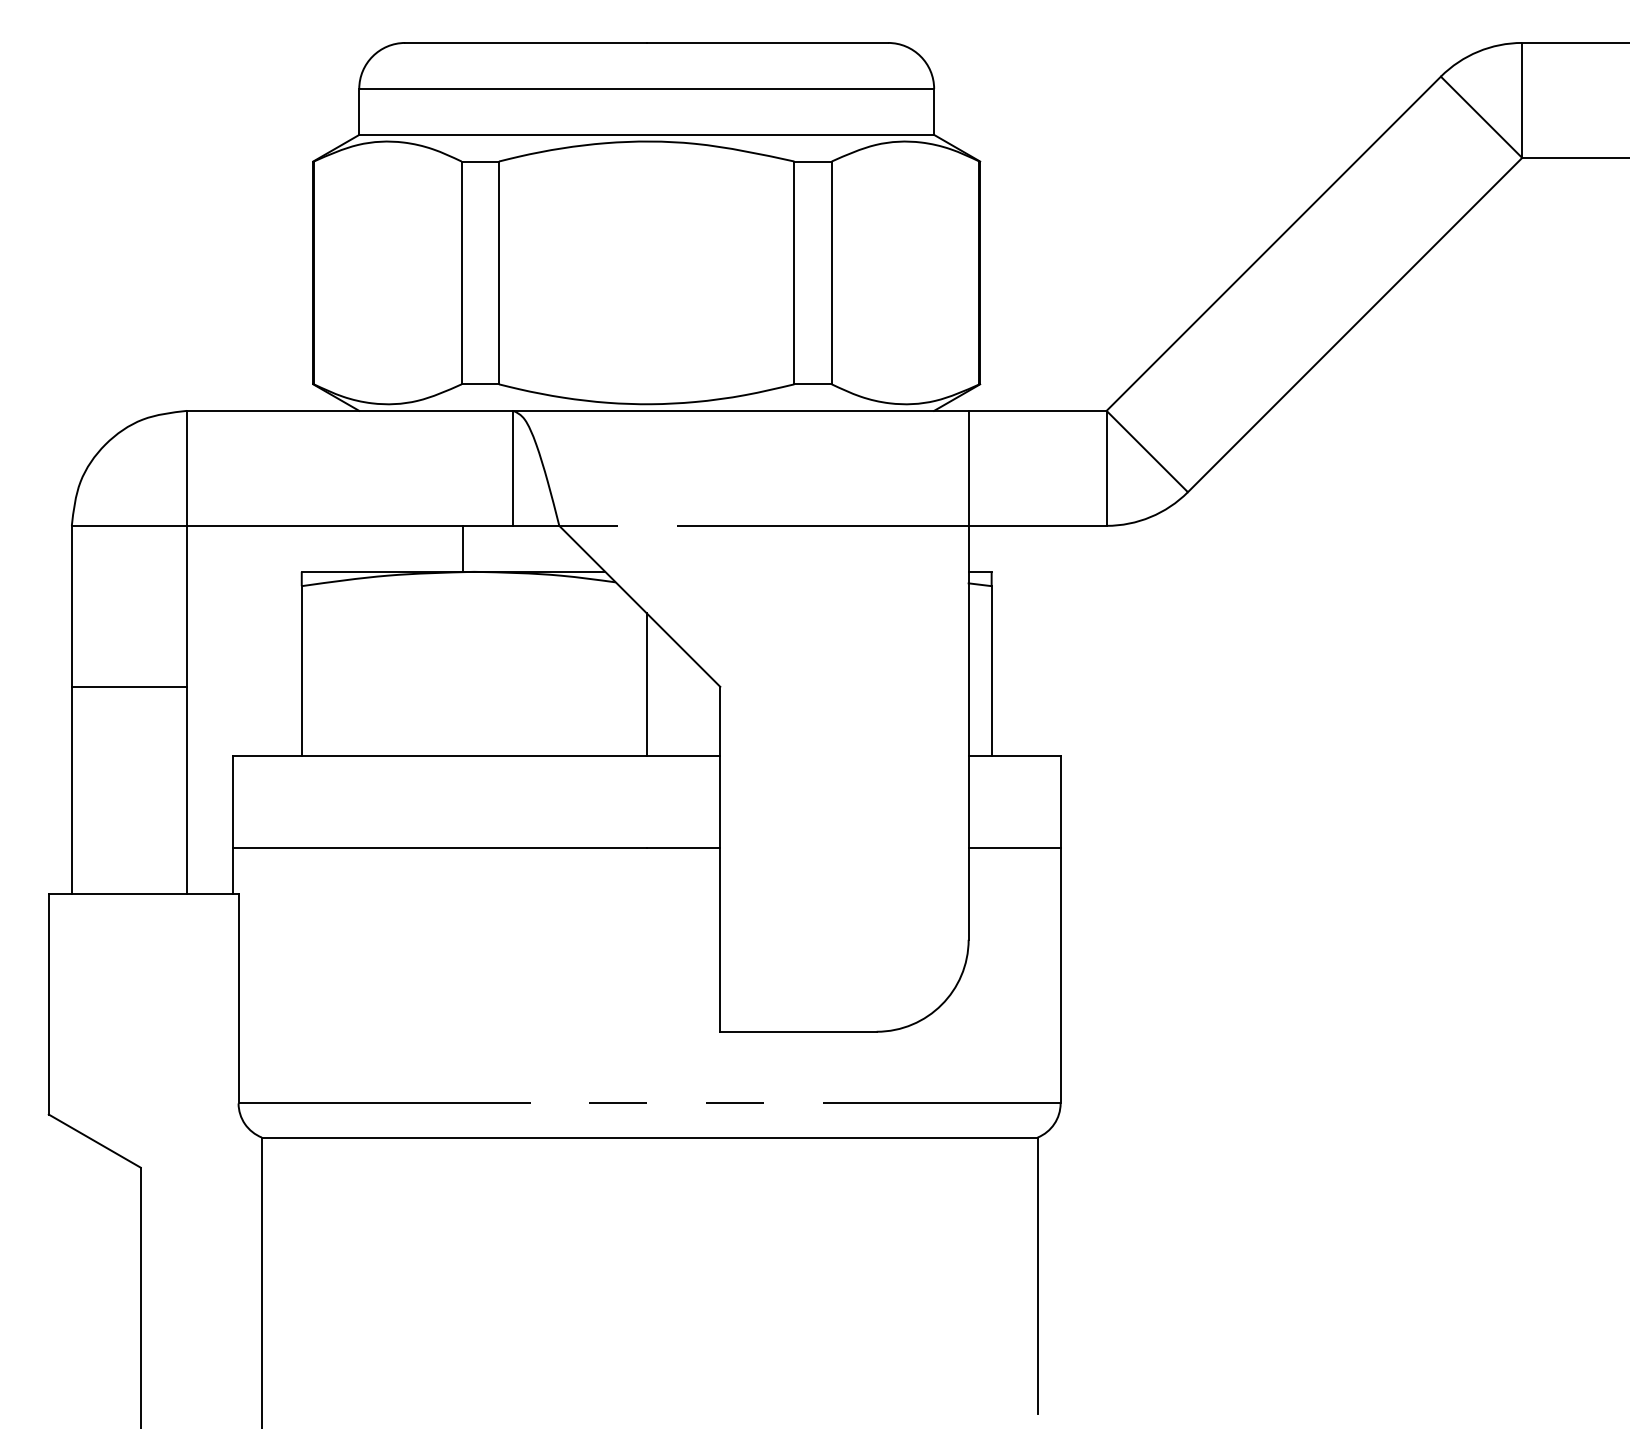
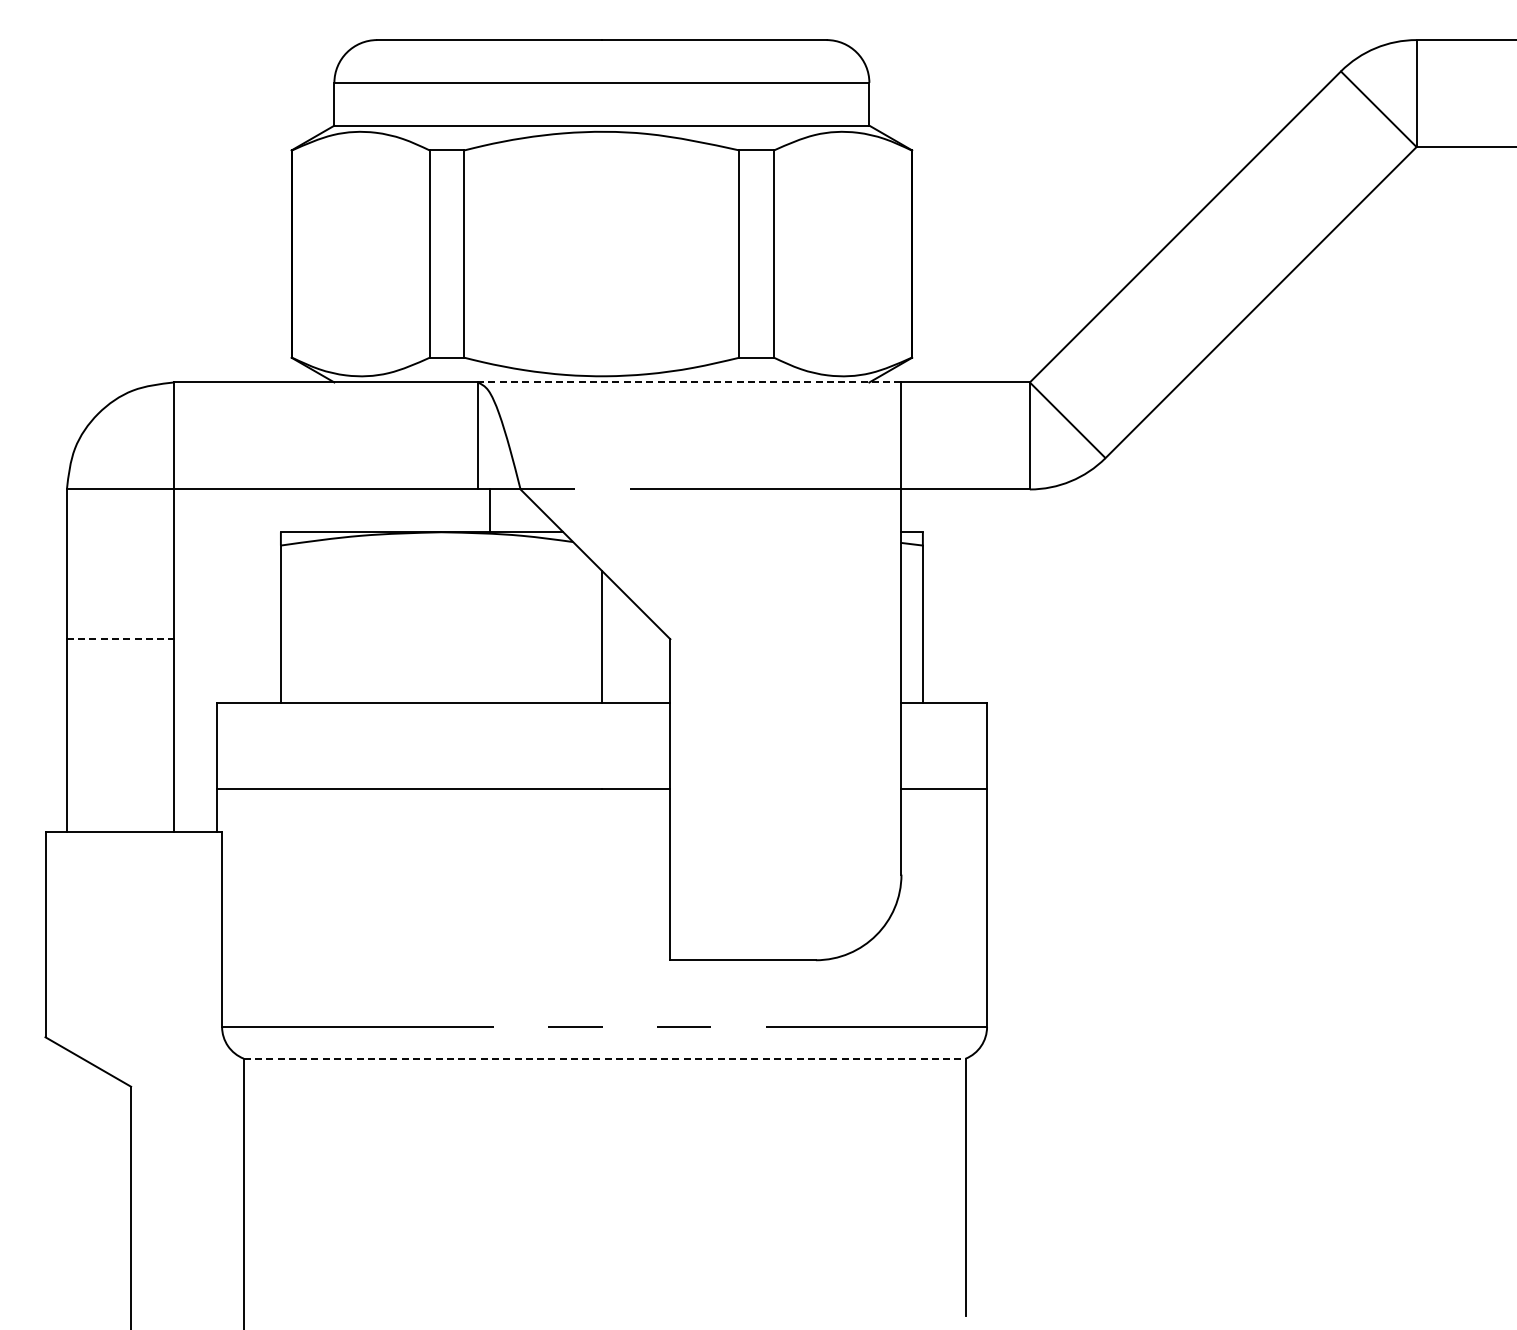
line: (740, 410) -> (689, 382), solid -> dashed
line: (462, 548) -> (489, 510), moved
line: (129, 687) -> (120, 639), solid -> dashed
line: (649, 1137) -> (604, 1058), solid -> dashed

